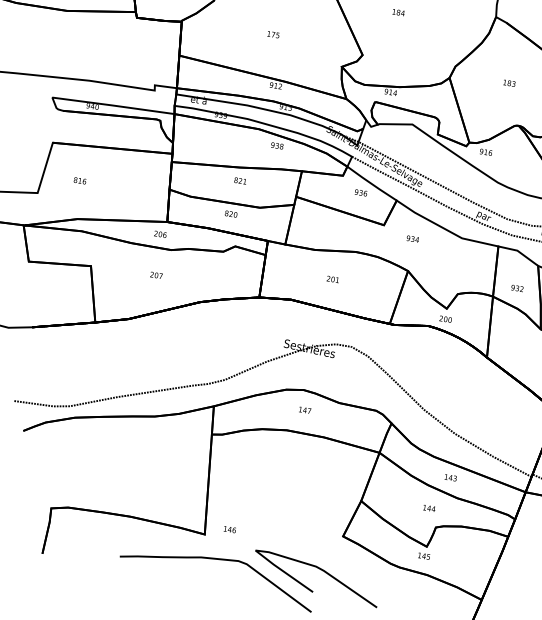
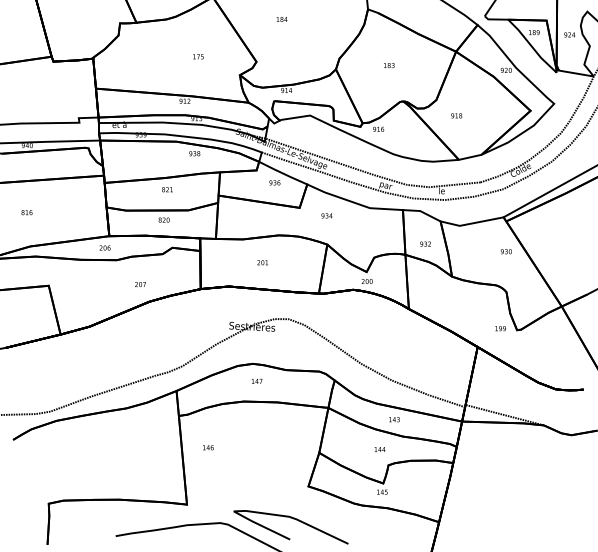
text: (273, 34) -> (198, 56), moved
text: (156, 275) -> (140, 284), moved
text: (230, 529) -> (208, 447), moved

